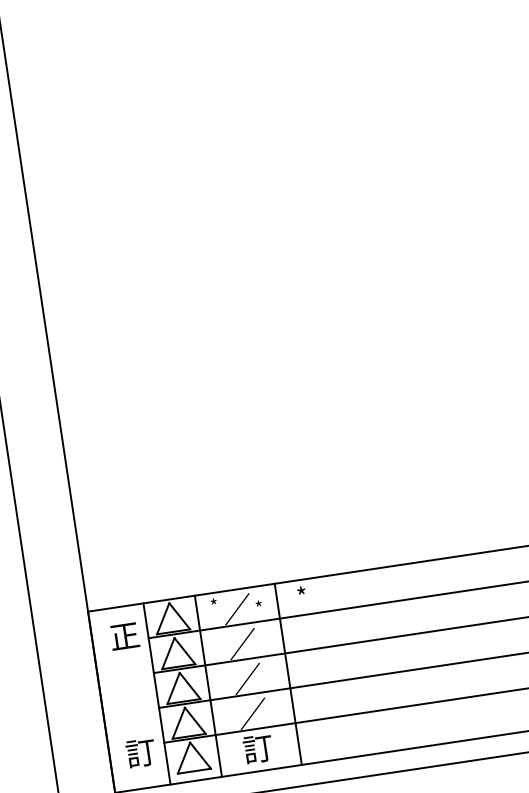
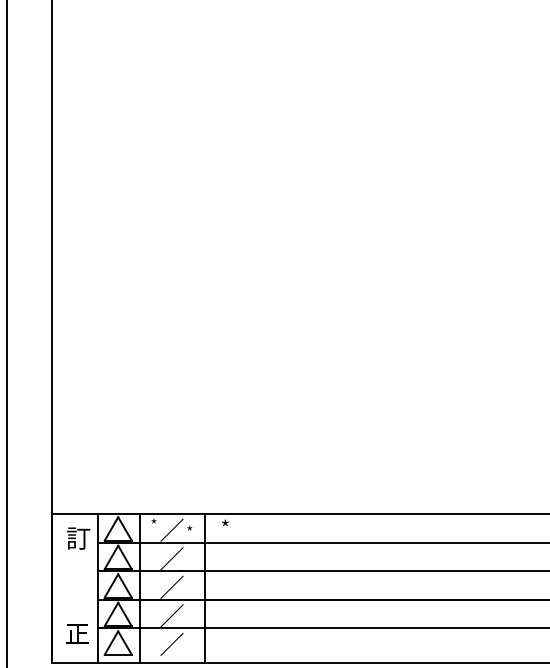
text: (124, 636) -> (78, 538), 正 -> 訂
text: (257, 747) -> (171, 643), 訂 -> ／
text: (140, 752) -> (77, 633), 訂 -> 正

